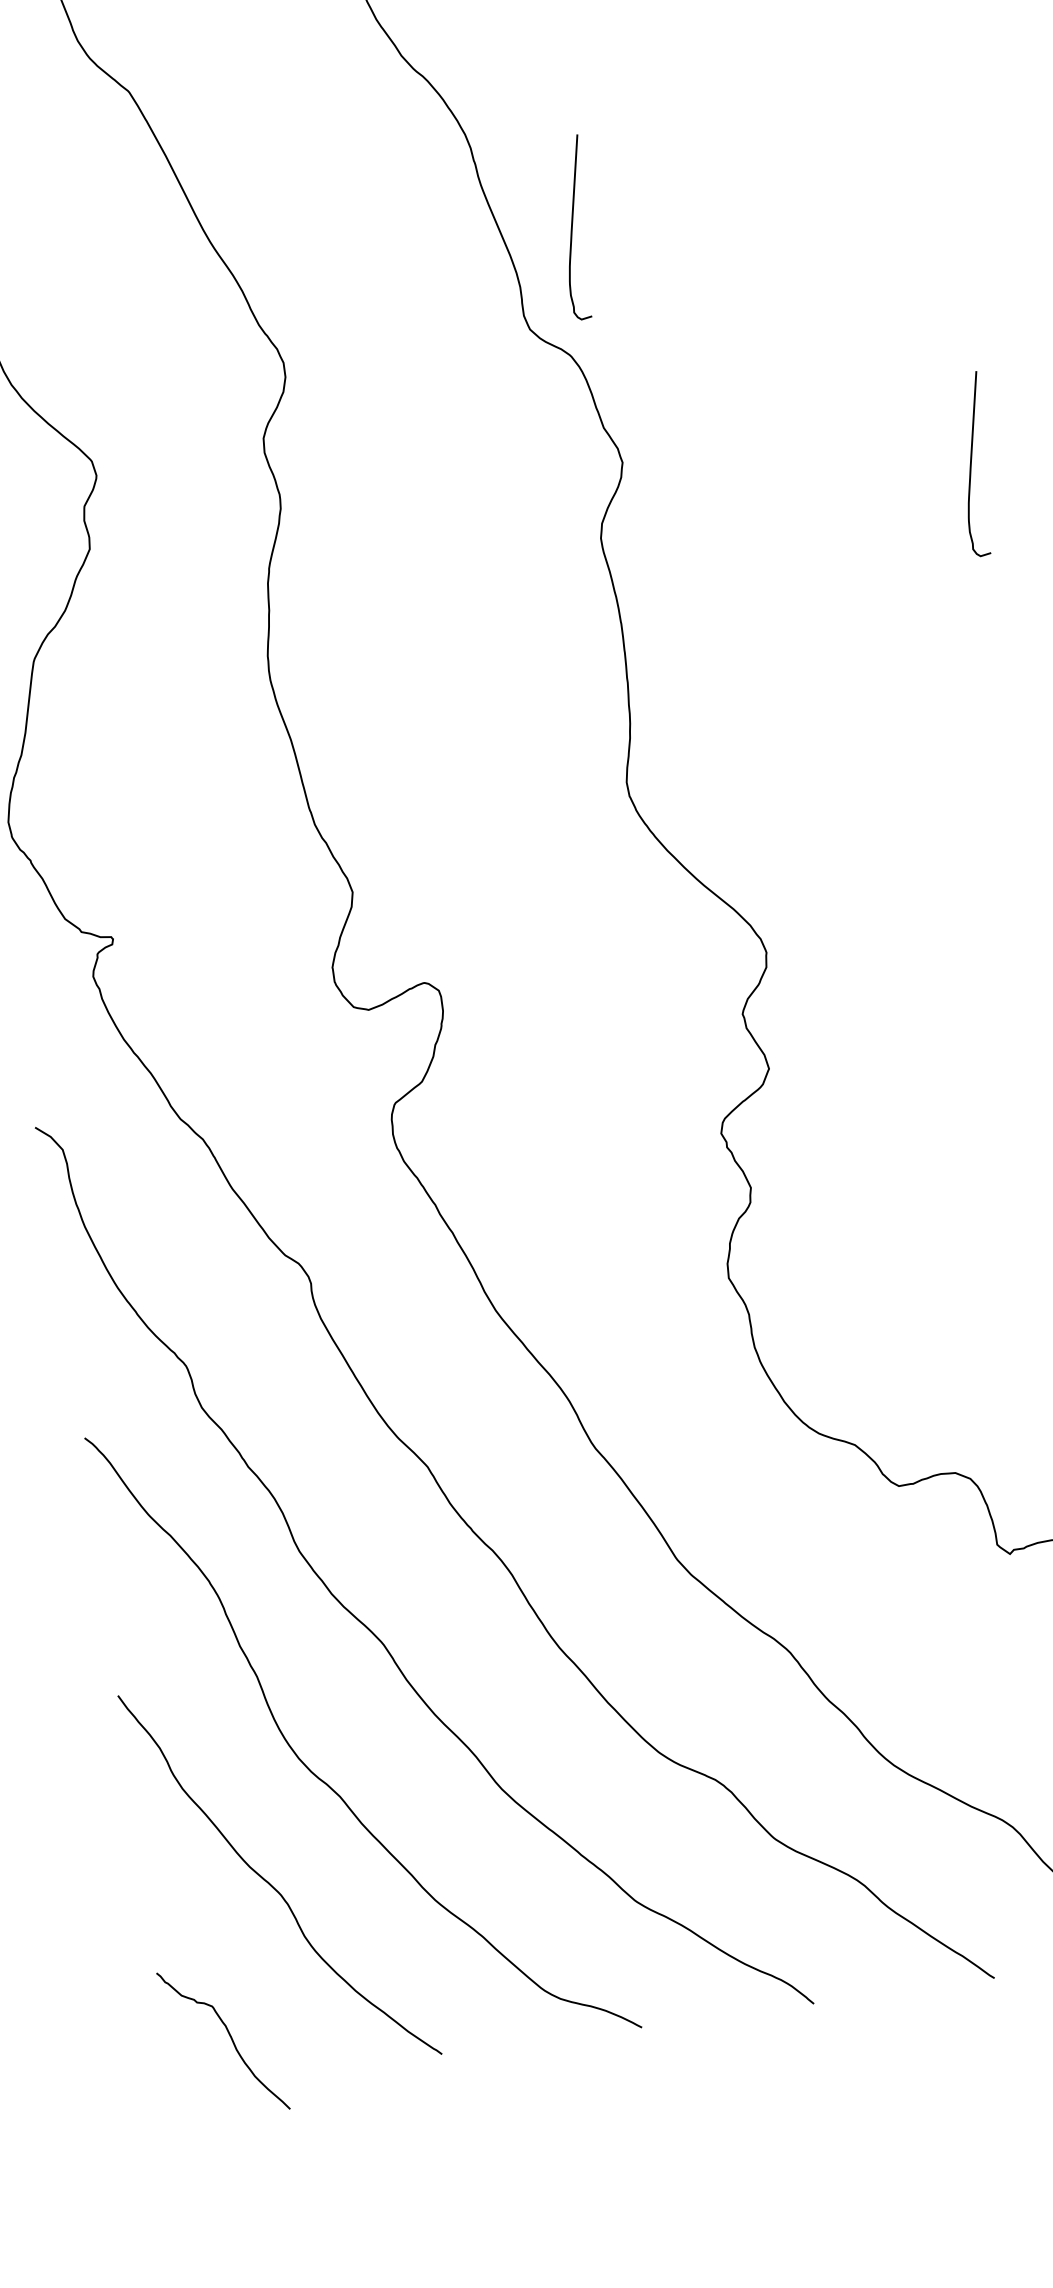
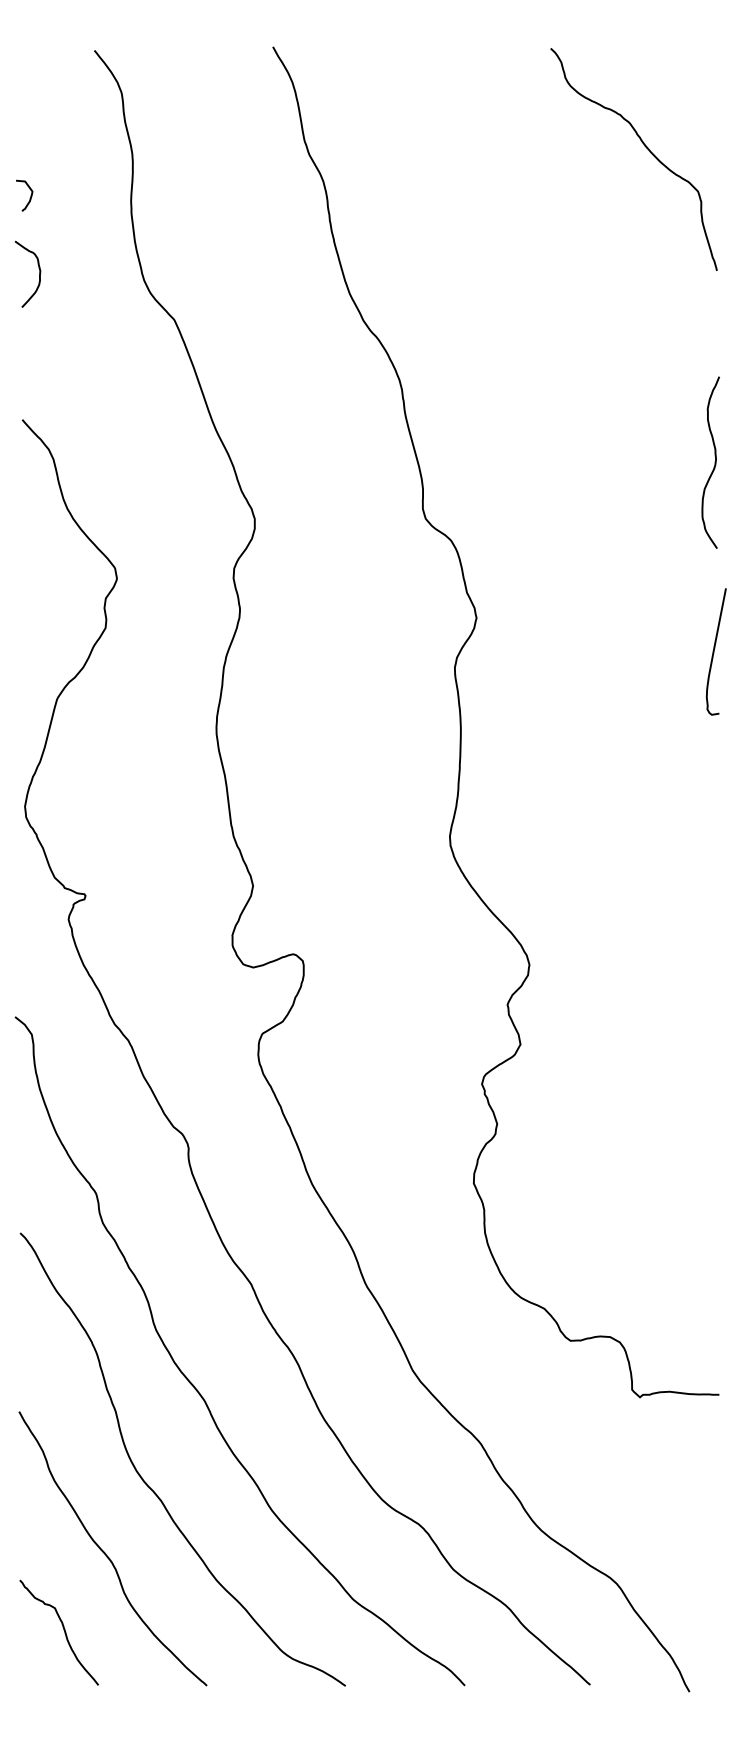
curve: (935, 191) -> (714, 462), added
curve: (573, 227) -> (464, 453), removed
curve: (229, 2037) -> (63, 1630), moved

